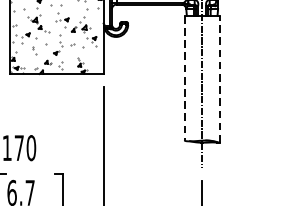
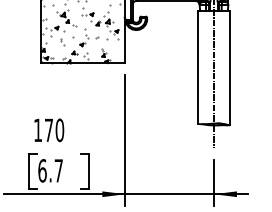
line: (184, 78) -> (198, 67), dashed -> solid
line: (219, 78) -> (229, 67), dashed -> solid

